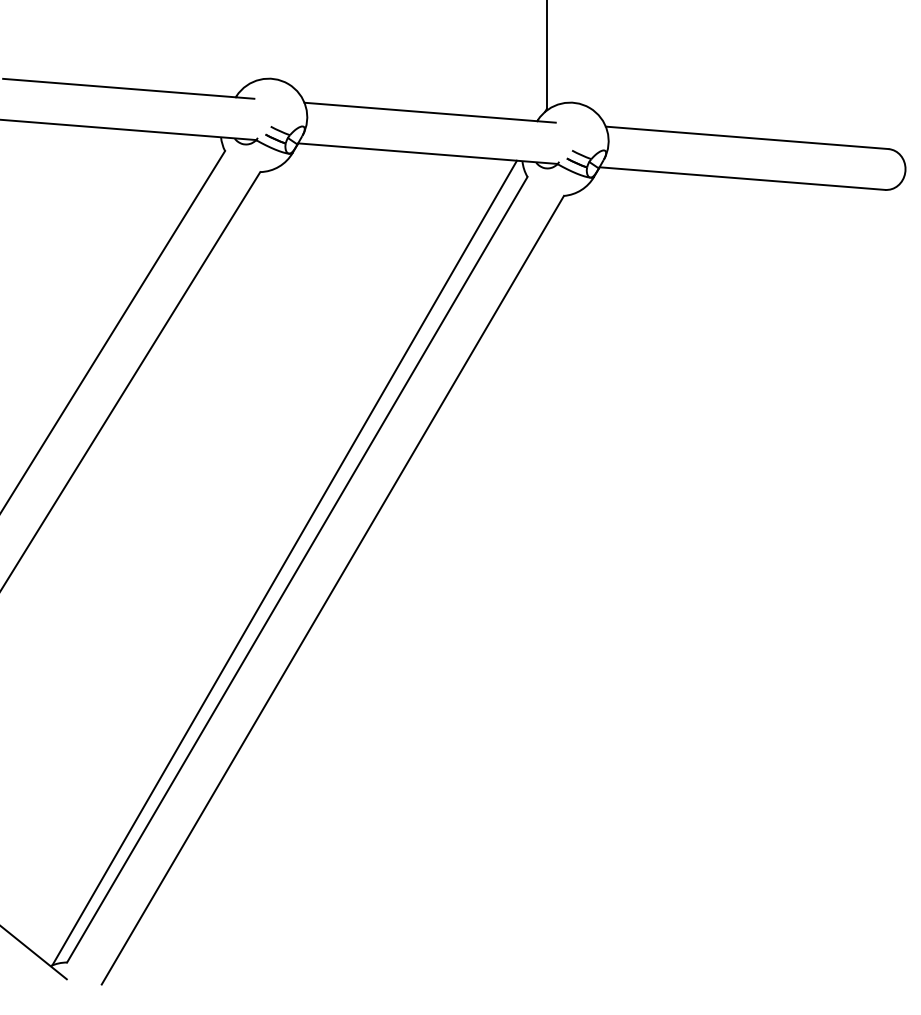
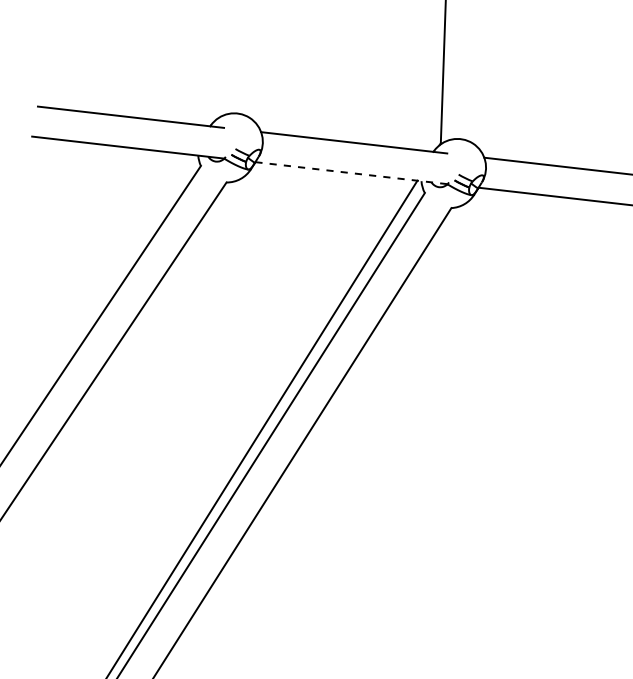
line: (428, 153) -> (351, 173), solid -> dashed

